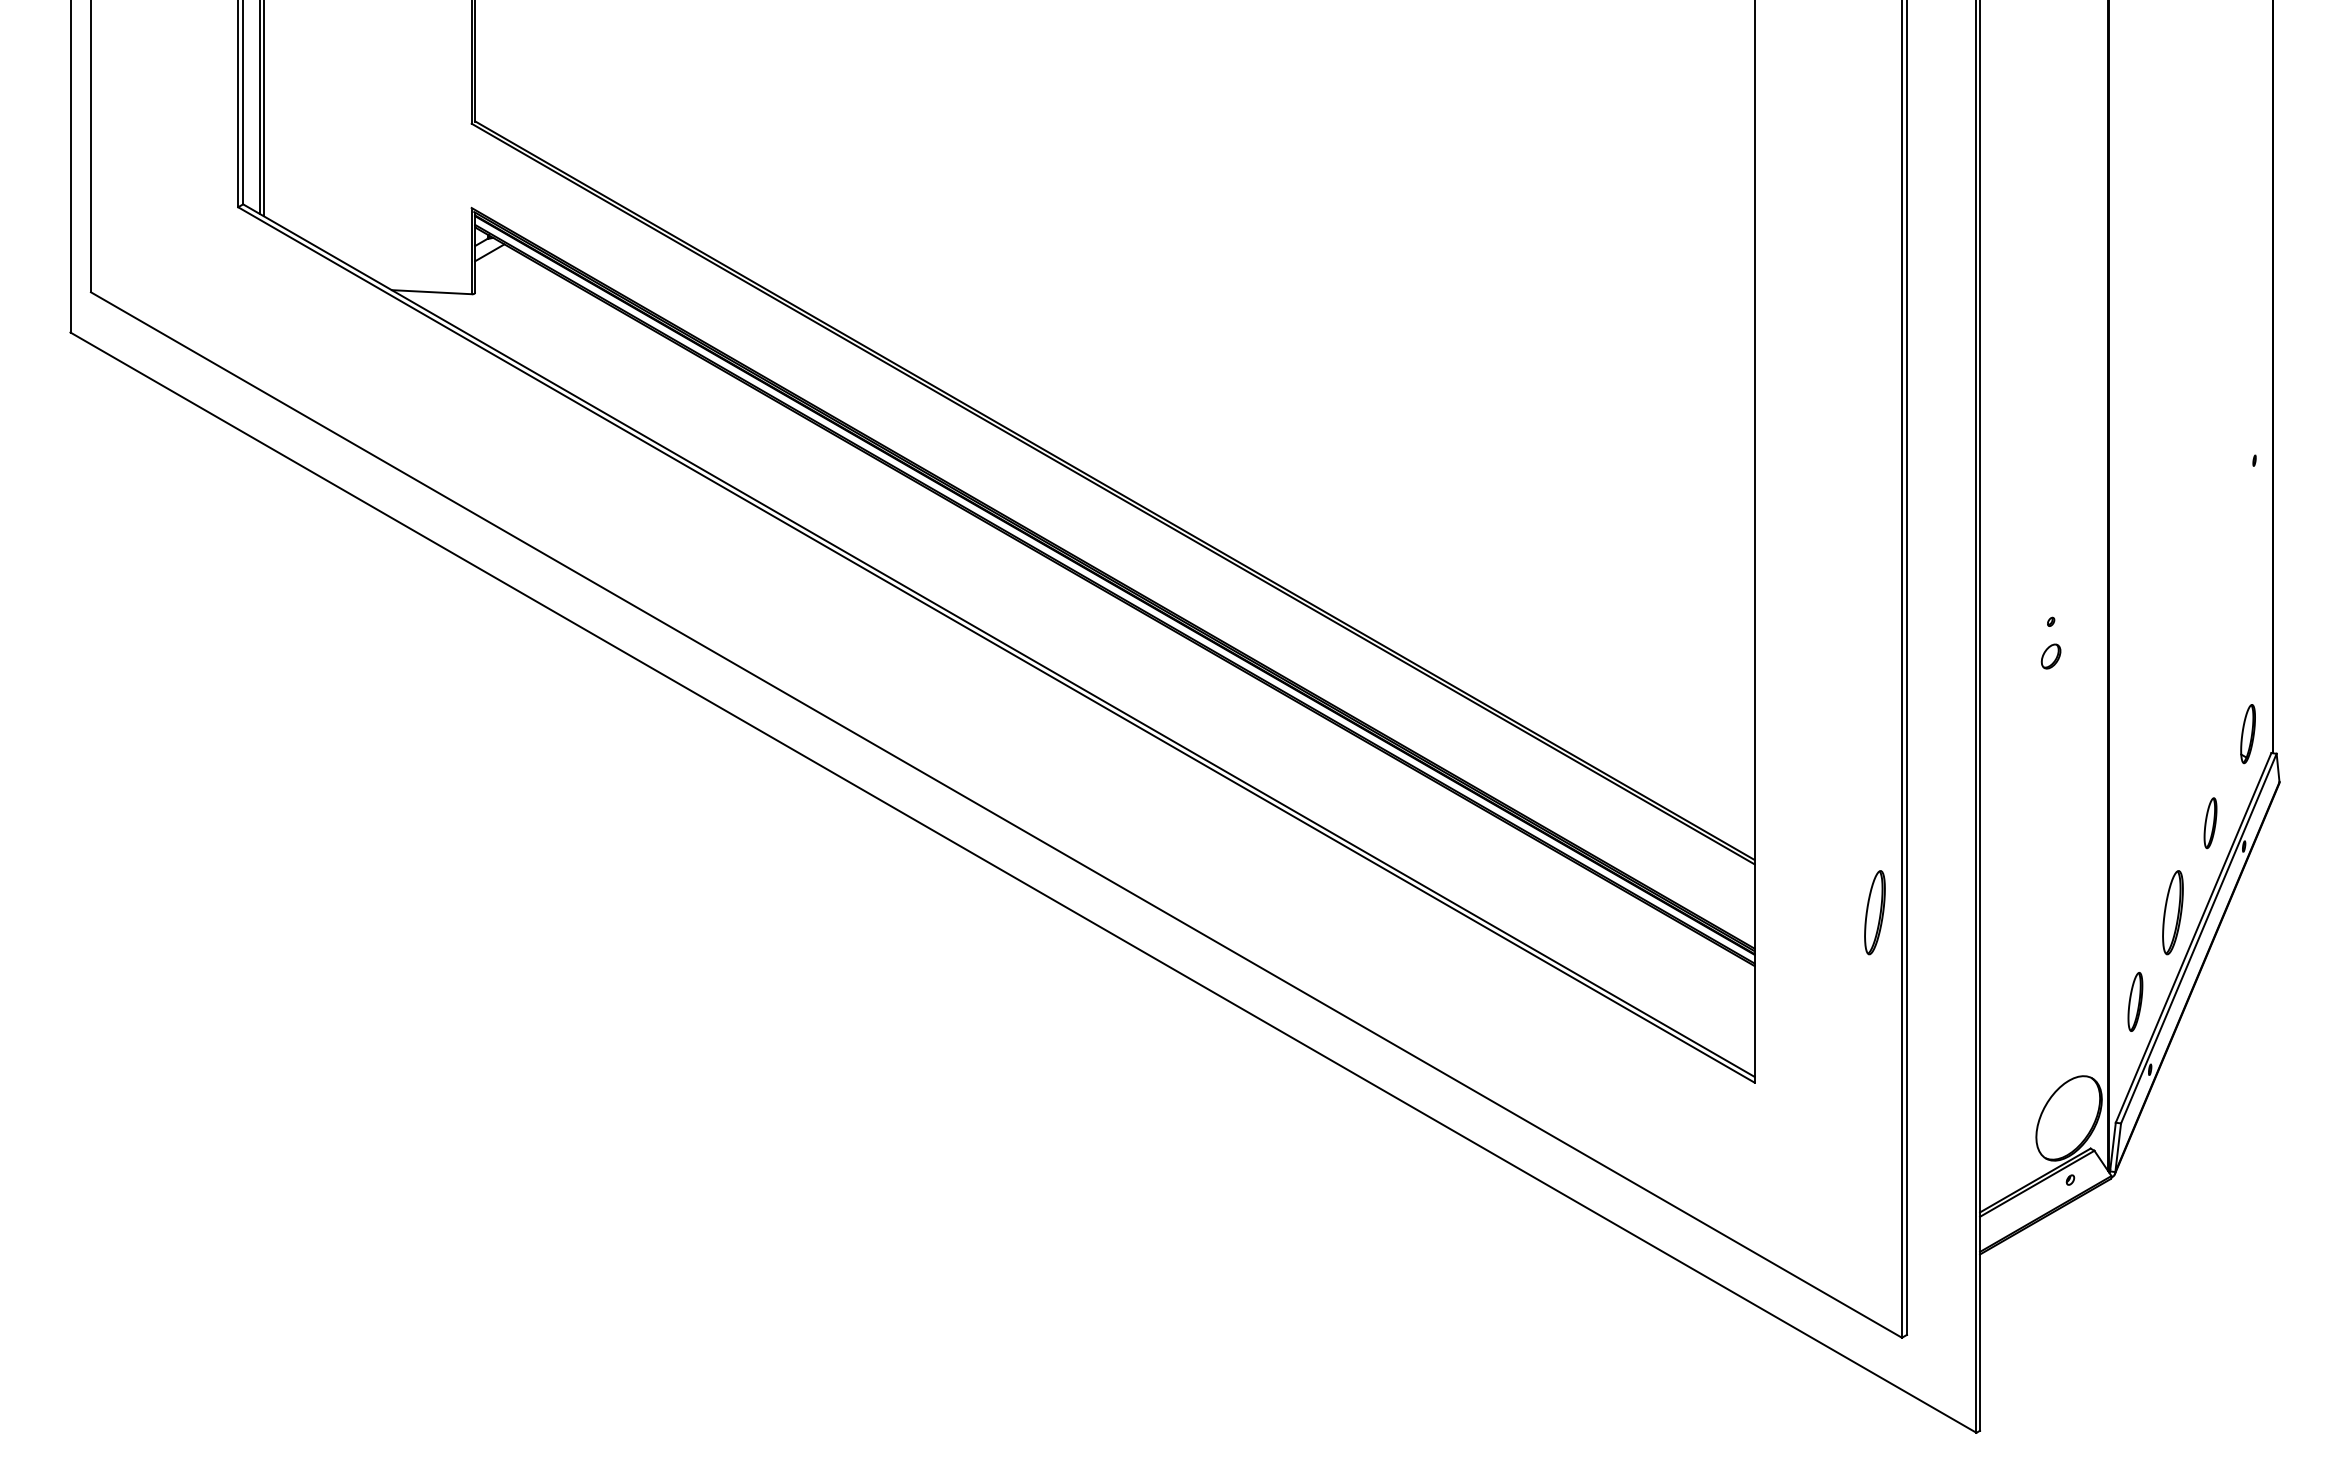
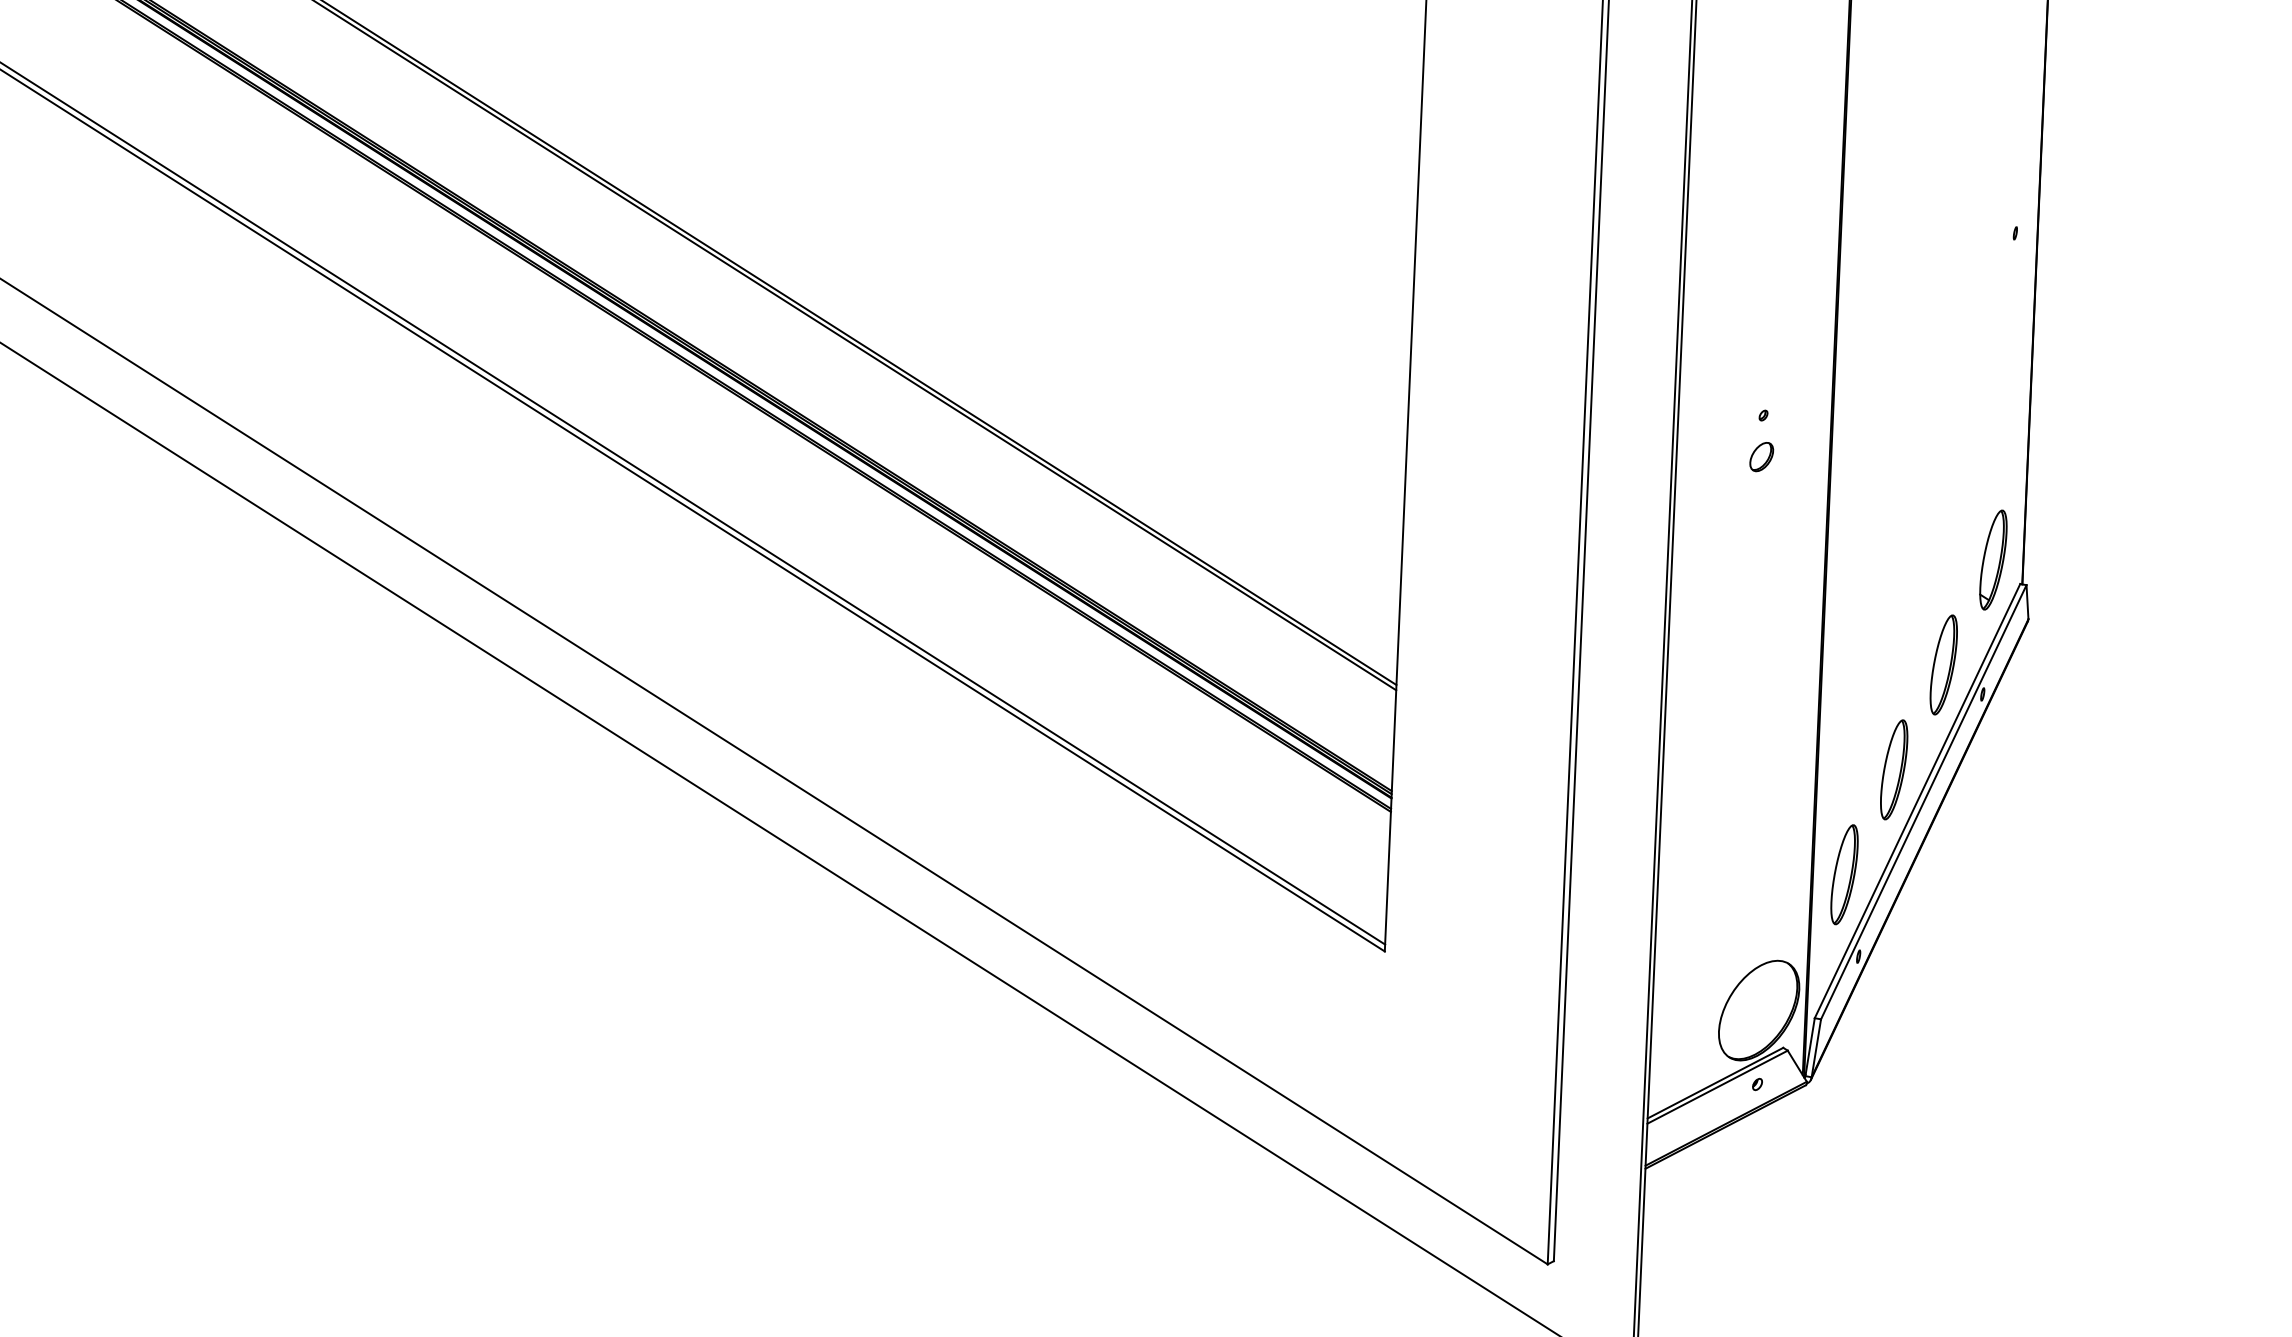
part: (2247, 733) -> (1992, 559), size x1.43
part: (2210, 822) -> (1943, 663), size x1.67
part: (1874, 912) -> (1537, 754), removed
part: (2135, 1001) -> (1844, 874), size x1.43

